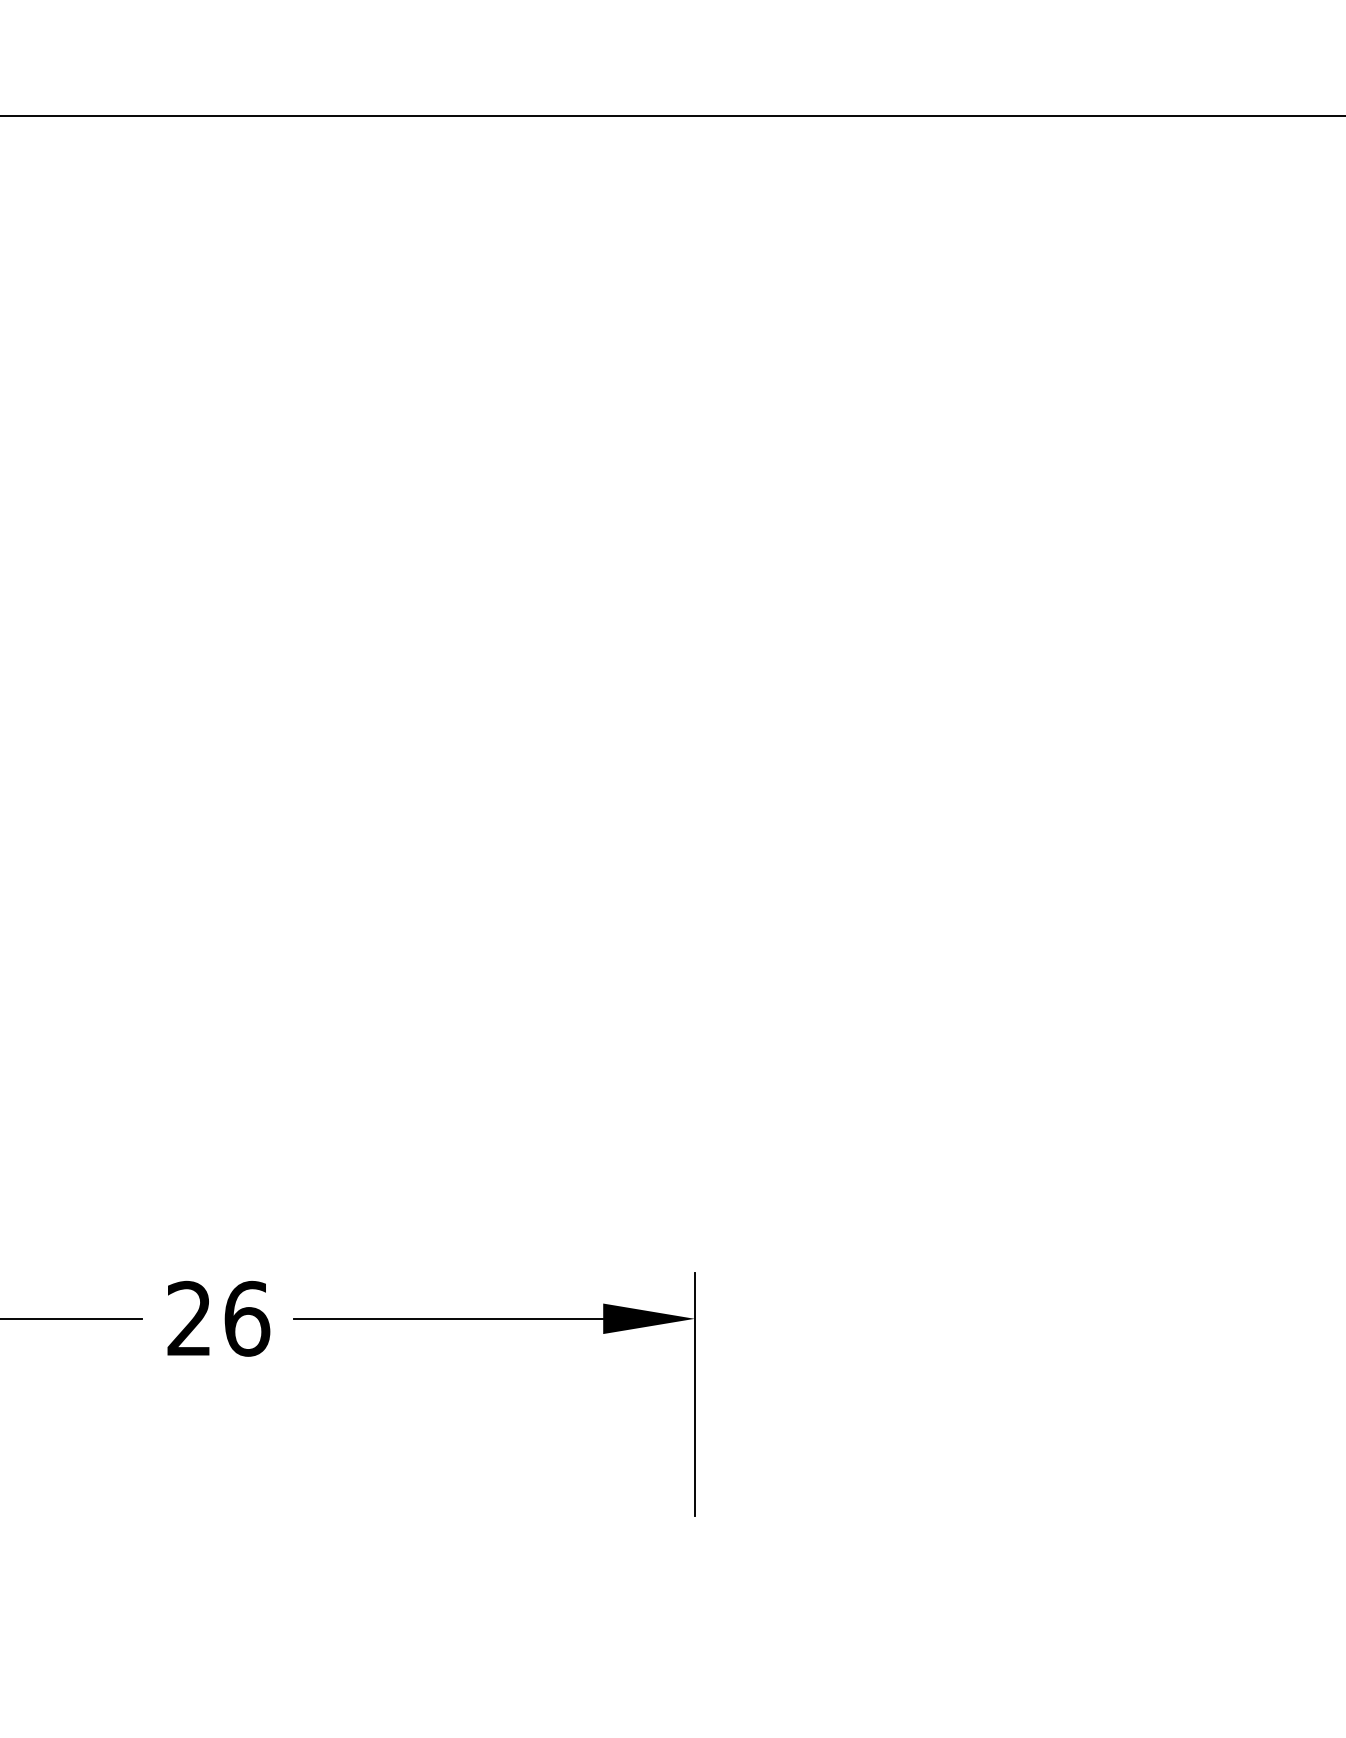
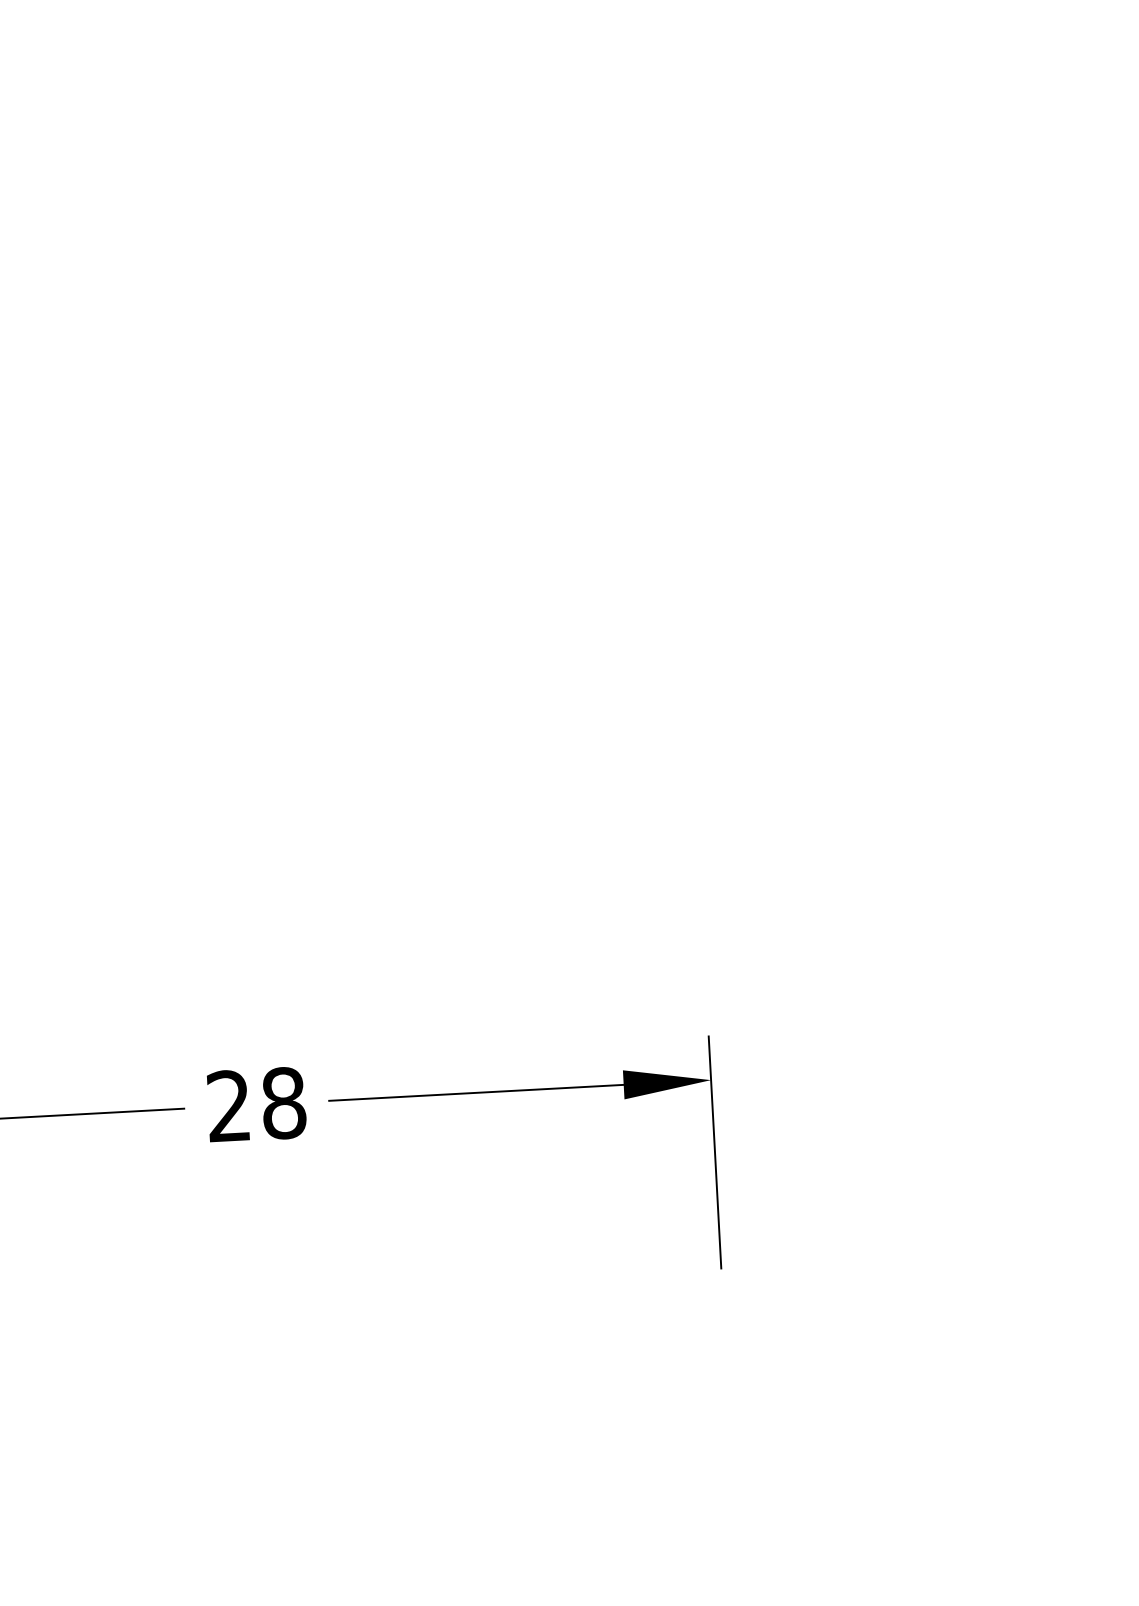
text: (247, 1318) -> (284, 1102), 26 -> 28

